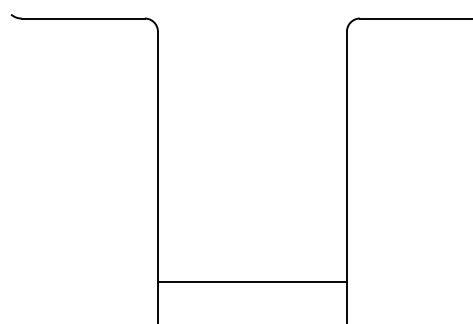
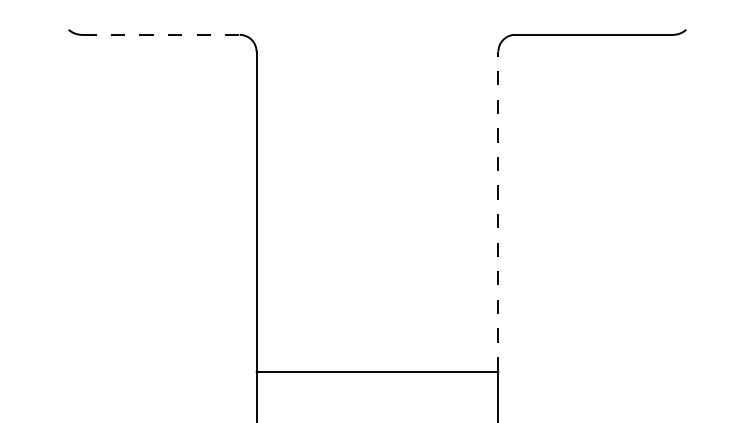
line: (82, 18) -> (160, 34), solid -> dashed
line: (346, 156) -> (498, 211), solid -> dashed

